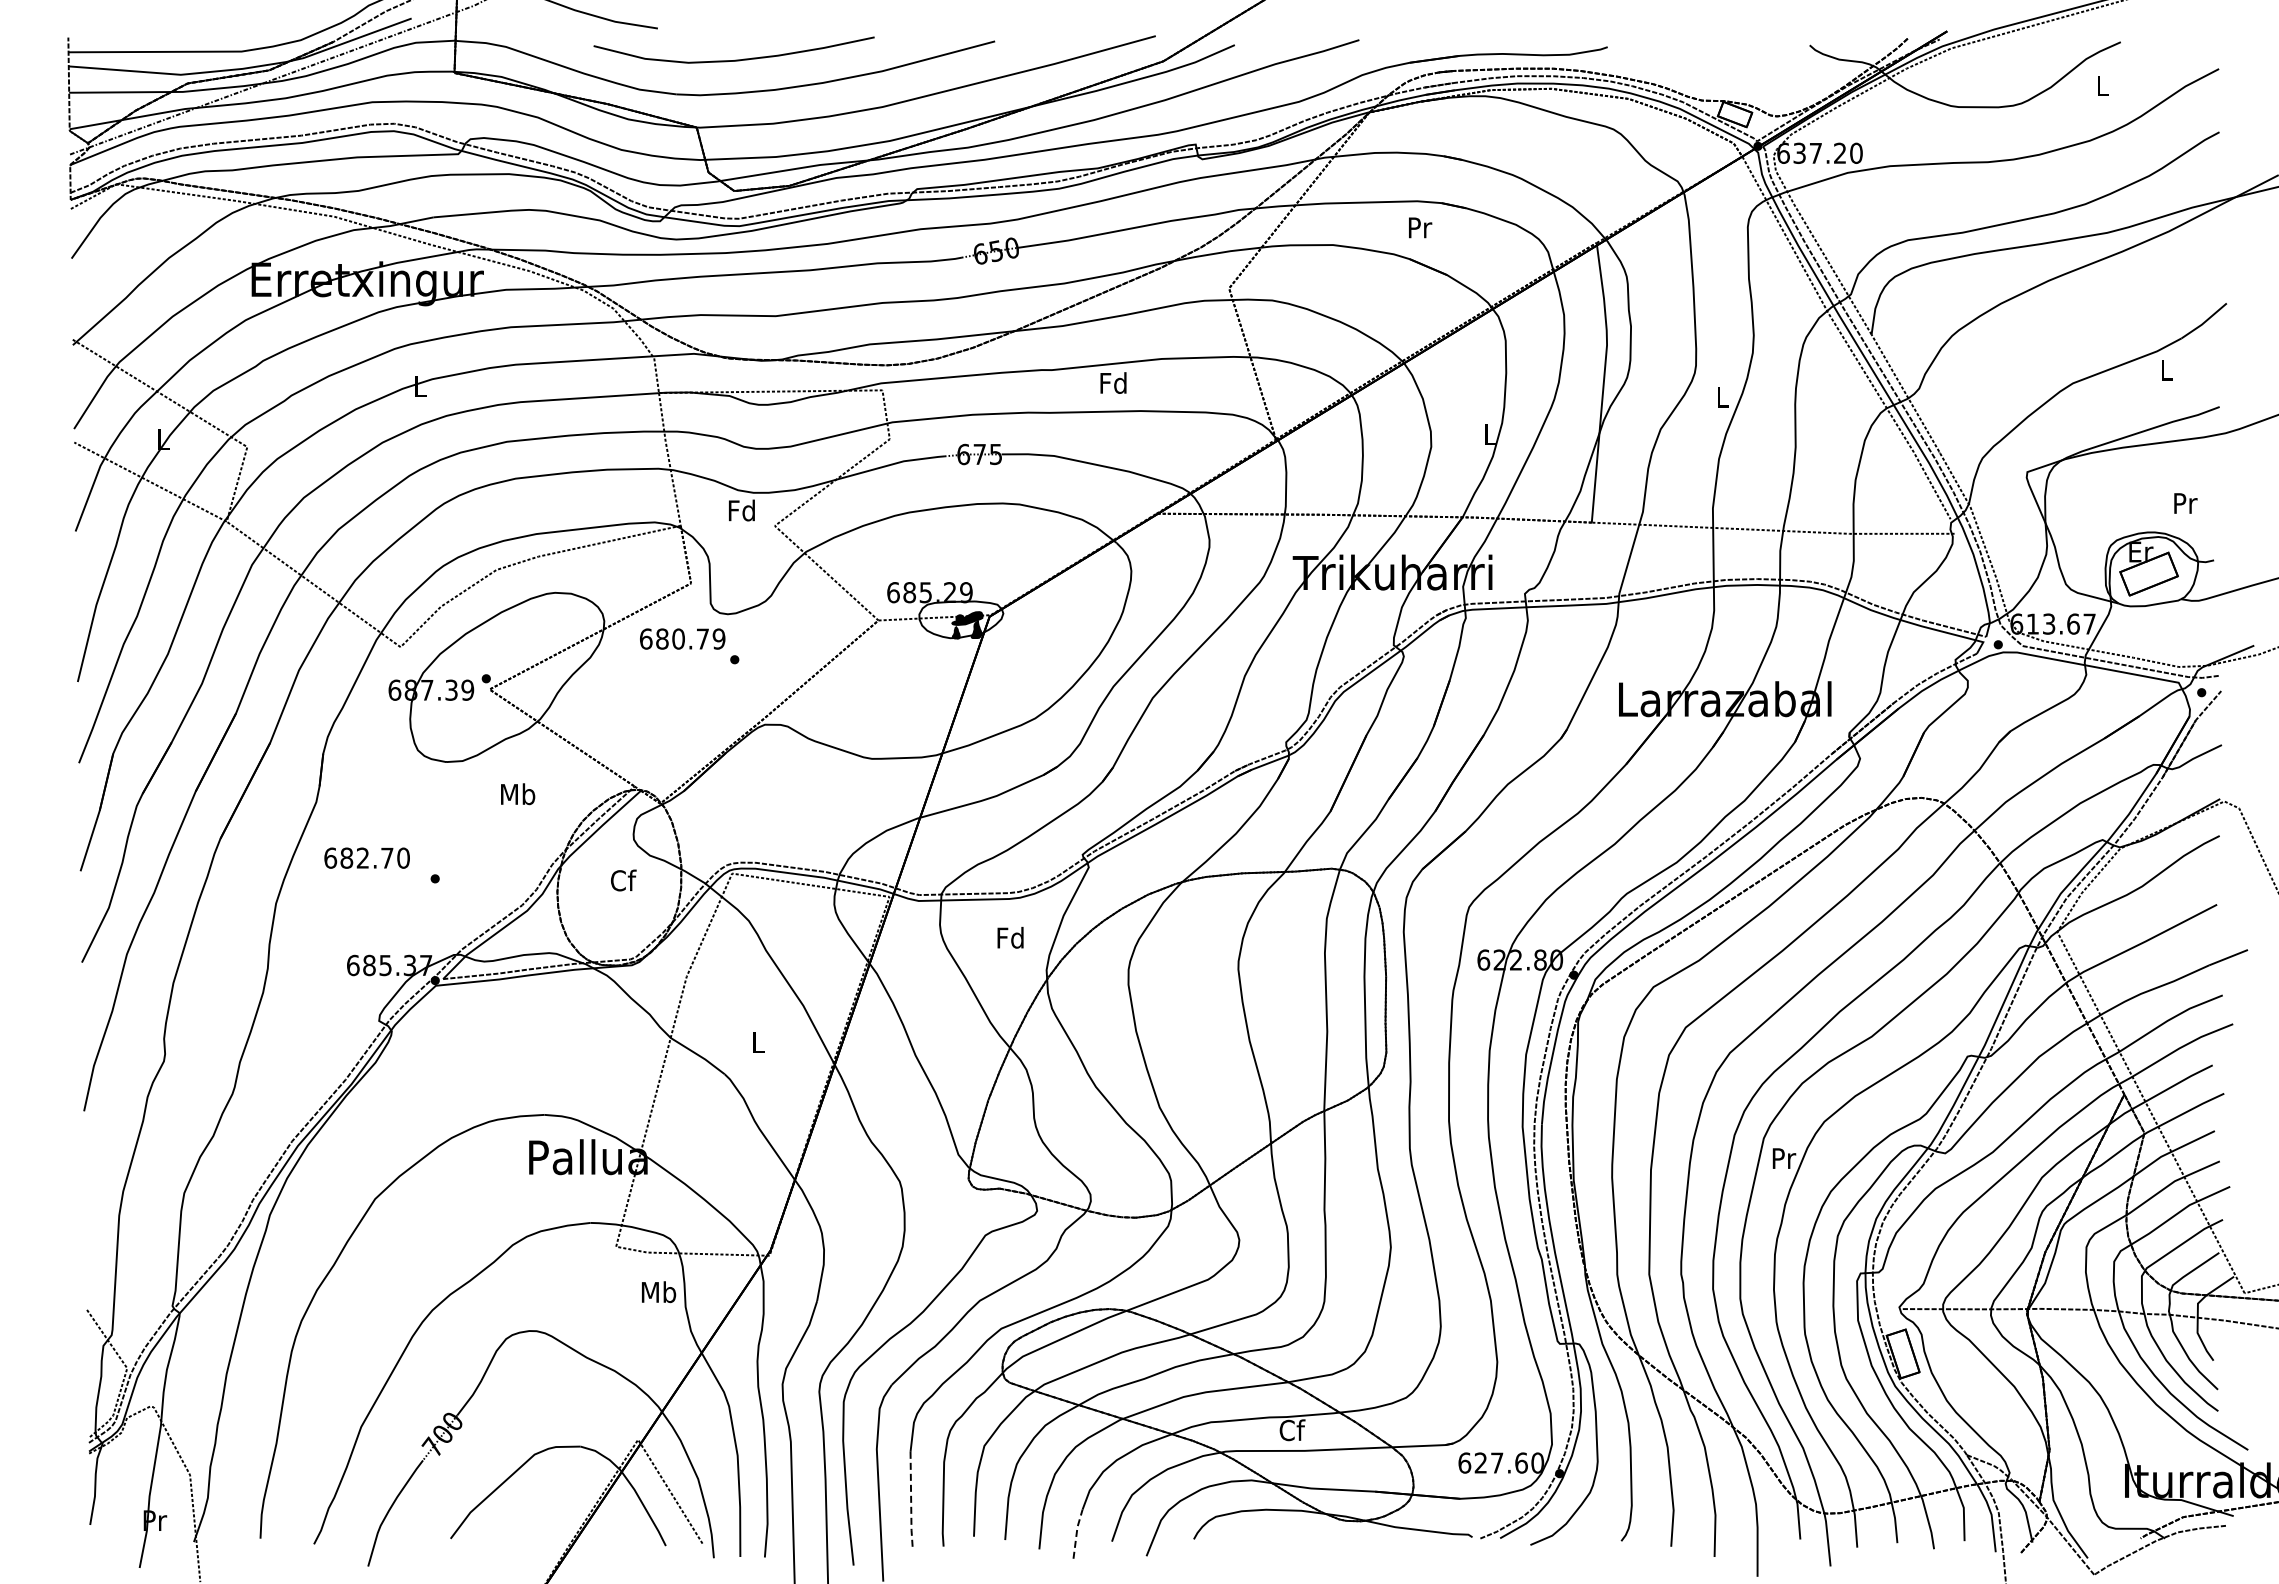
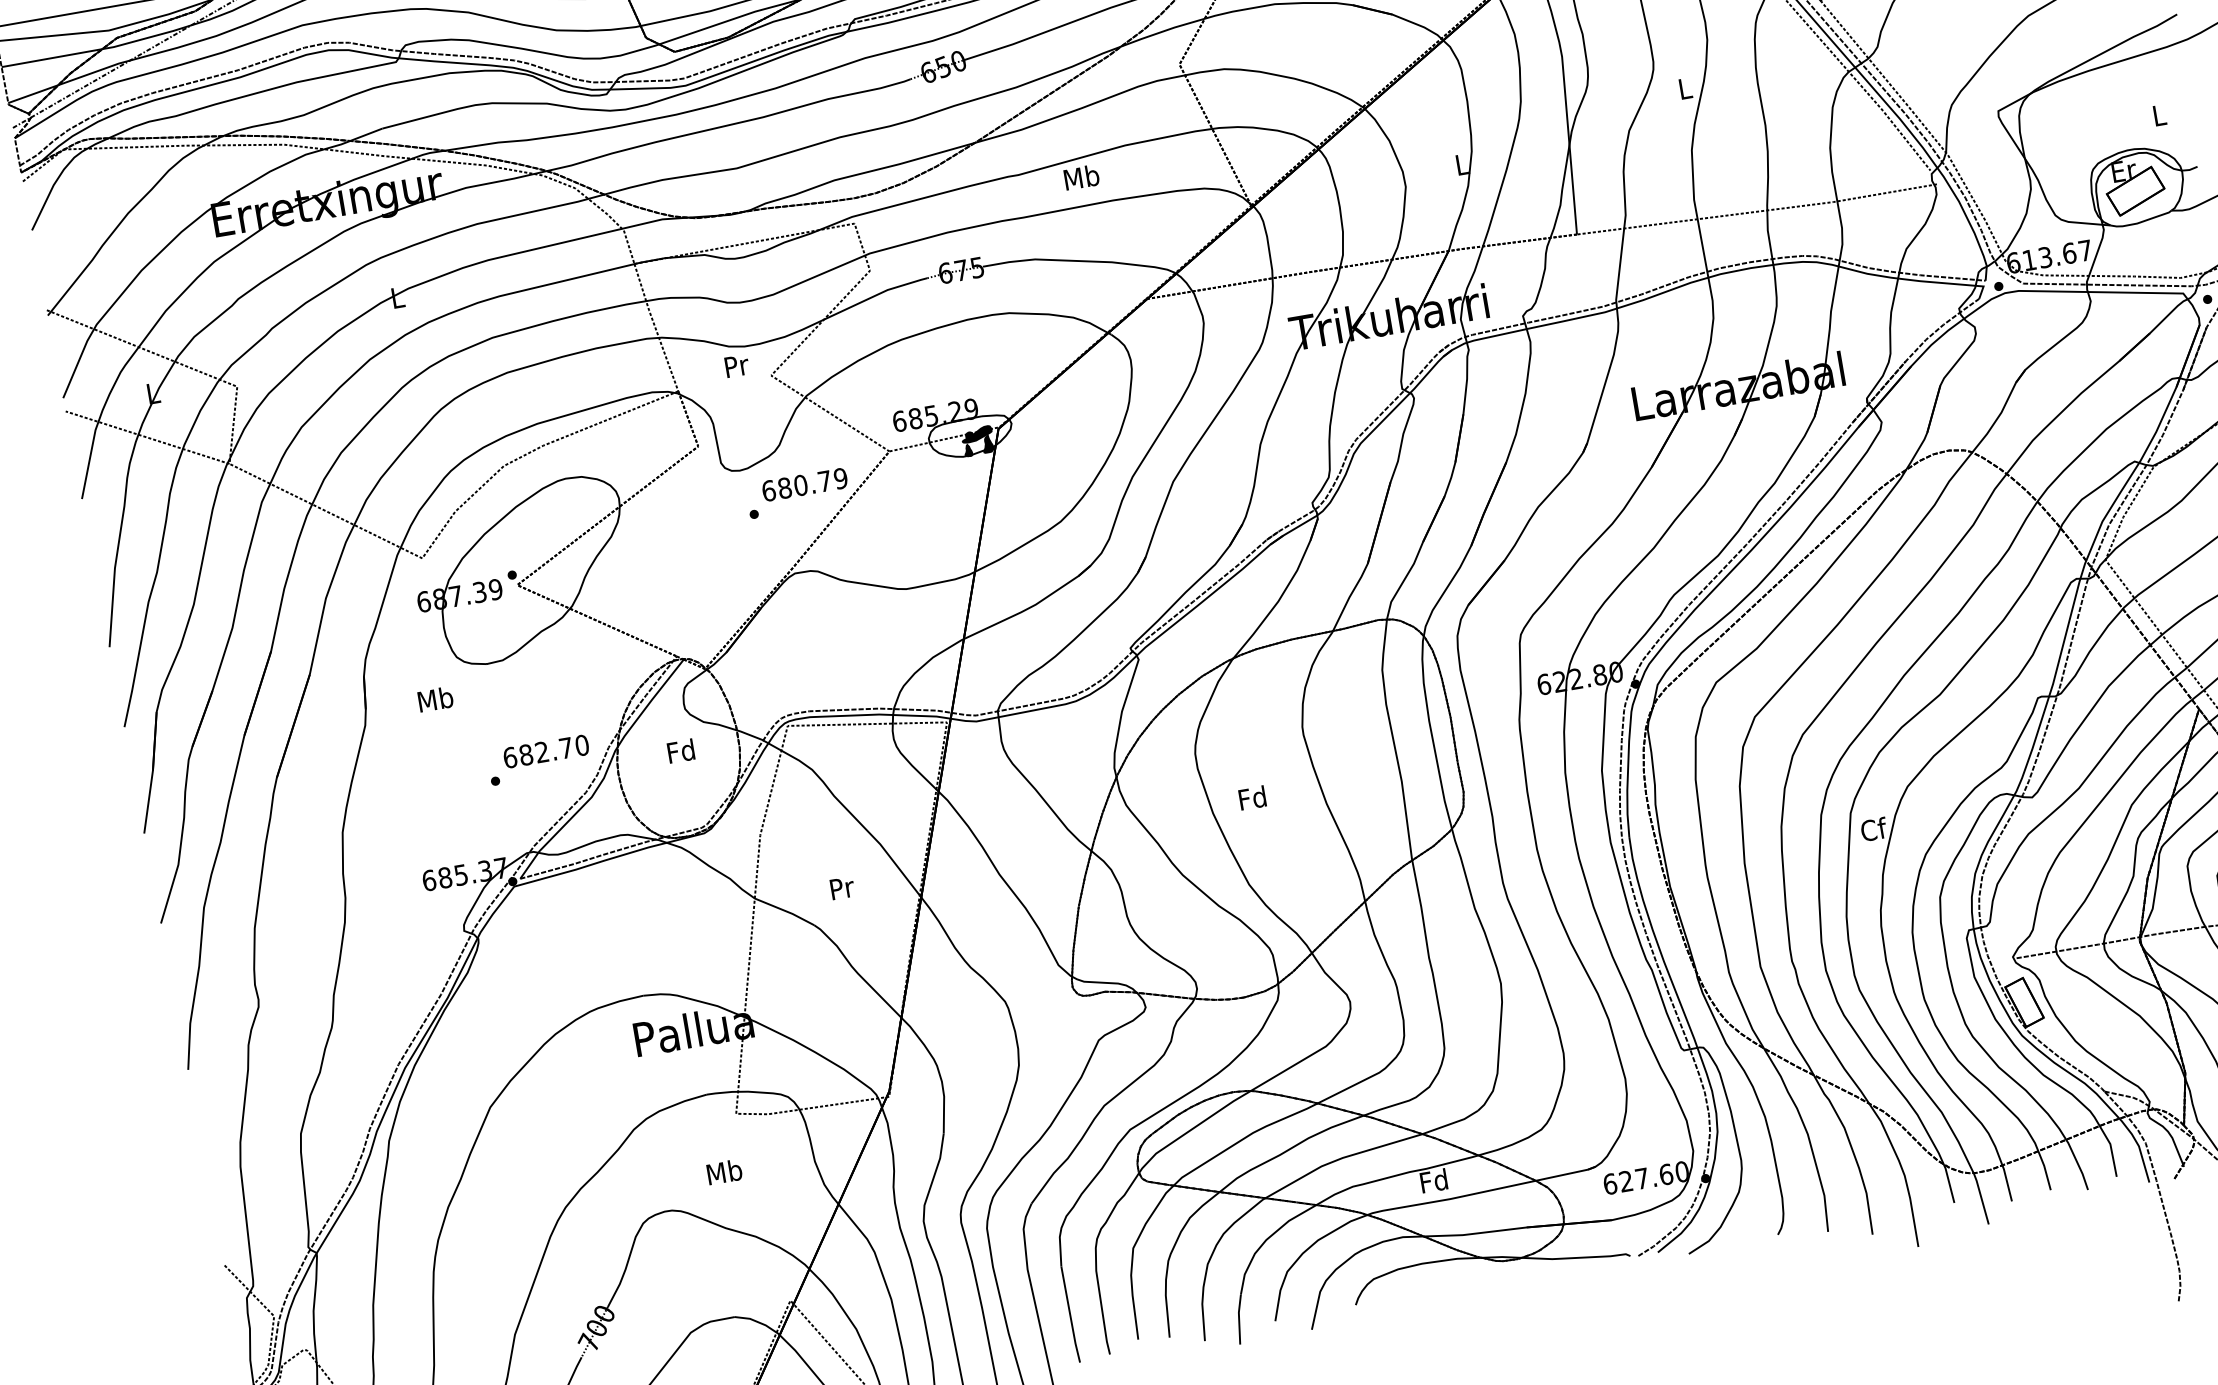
text: (1113, 382) -> (1081, 176), Fd -> Mb
text: (2185, 503) -> (2159, 115), Pr -> L
text: (741, 510) -> (735, 365), Fd -> Pr
text: (682, 638) -> (804, 484), moved
text: (518, 794) -> (436, 699), moved
text: (366, 857) -> (545, 750), moved
text: (623, 880) -> (681, 751), Cf -> Fd
text: (1010, 937) -> (1252, 797), moved
text: (758, 1042) -> (842, 888), L -> Pr
text: (1784, 1158) -> (1874, 829), Pr -> Cf
text: (659, 1292) -> (725, 1172), moved
text: (1291, 1430) -> (1433, 1181), Cf -> Fd
line: (911, 1501) -> (1070, 1315), dashed -> solid
line: (1076, 1533) -> (1238, 1319), dashed -> solid

